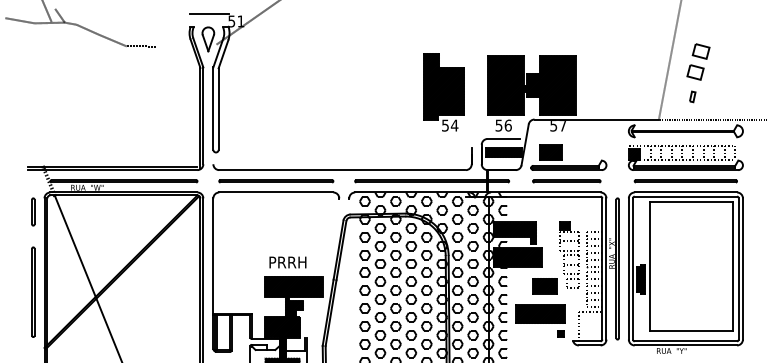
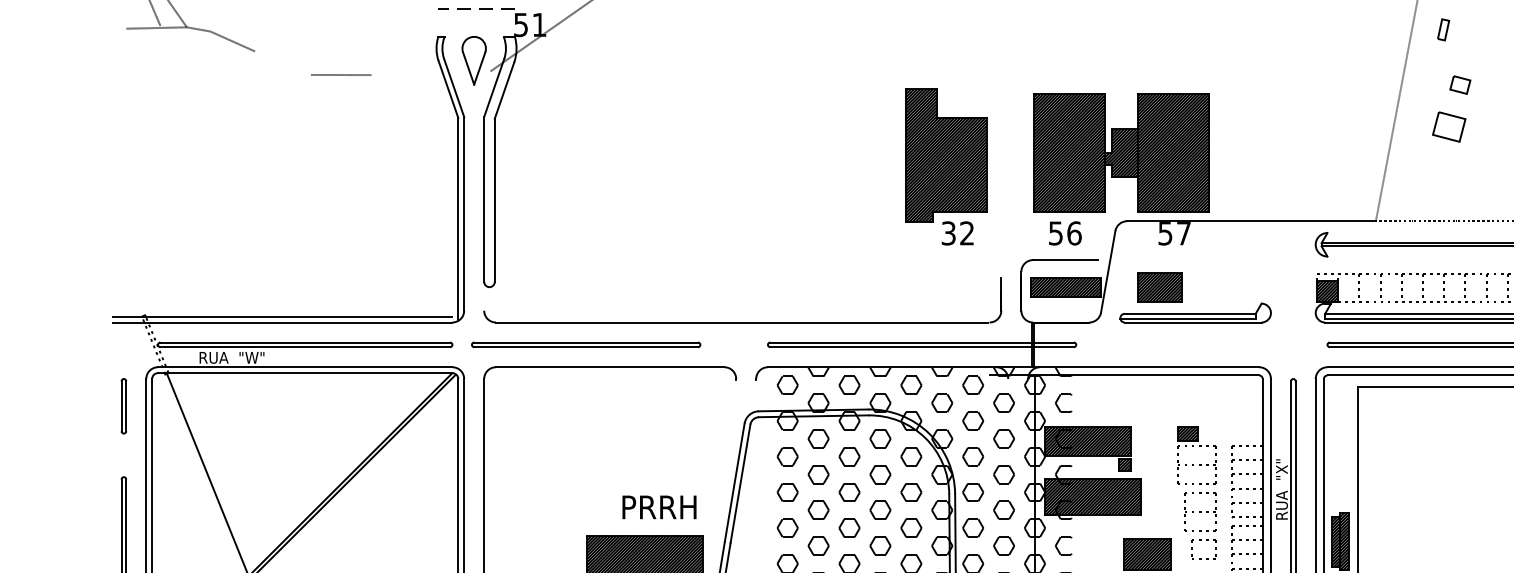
line: (209, 13) -> (476, 9), solid -> dashed
line: (19, 20) -> (96, 23), removed
line: (112, 40) -> (282, 63), removed
part: (700, 51) -> (1459, 85), size x0.6
part: (692, 96) -> (1443, 29), moved
text: (450, 125) -> (958, 233), 54 -> 32
line: (276, 181) -> (586, 345), moved
line: (566, 181) -> (1190, 345), removed
text: (287, 262) -> (658, 507), moved

